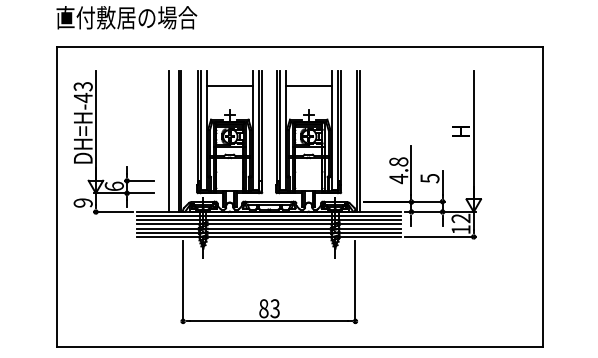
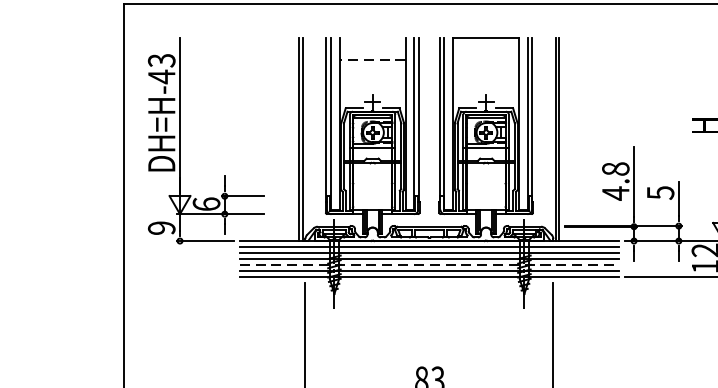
line: (229, 86) -> (372, 60), solid -> dashed
line: (308, 86) -> (485, 38), moved
line: (168, 141) -> (284, 139), removed
line: (269, 228) -> (429, 264), solid -> dashed

